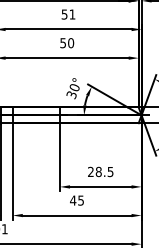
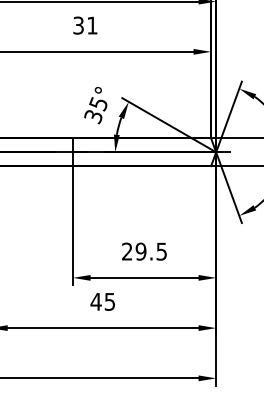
text: (67, 43) -> (86, 26), 50 -> 31
text: (73, 87) -> (96, 103), 30° -> 35°
text: (98, 172) -> (140, 252), 28.5 -> 29.5

